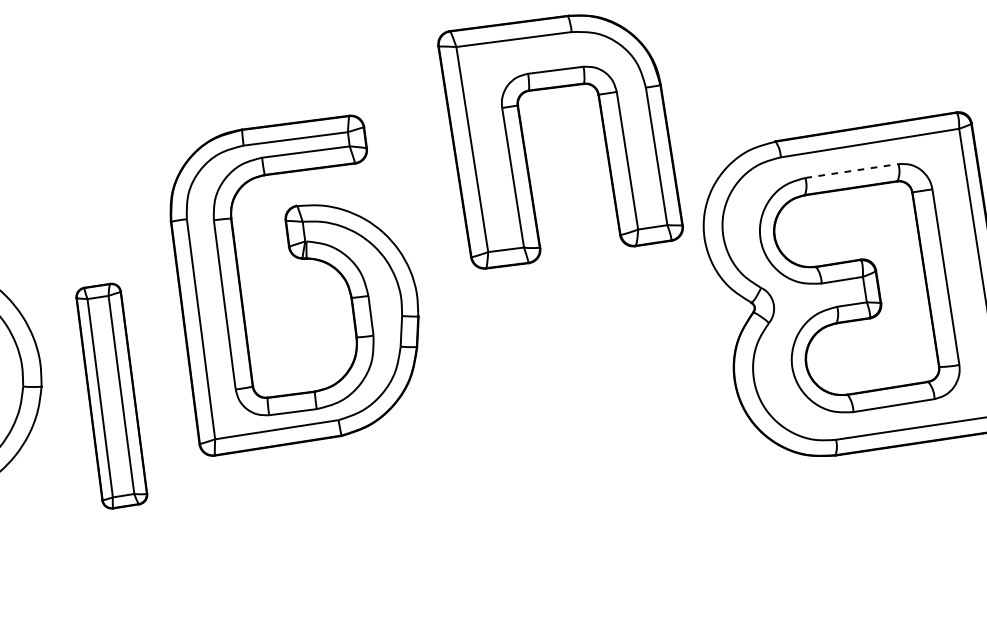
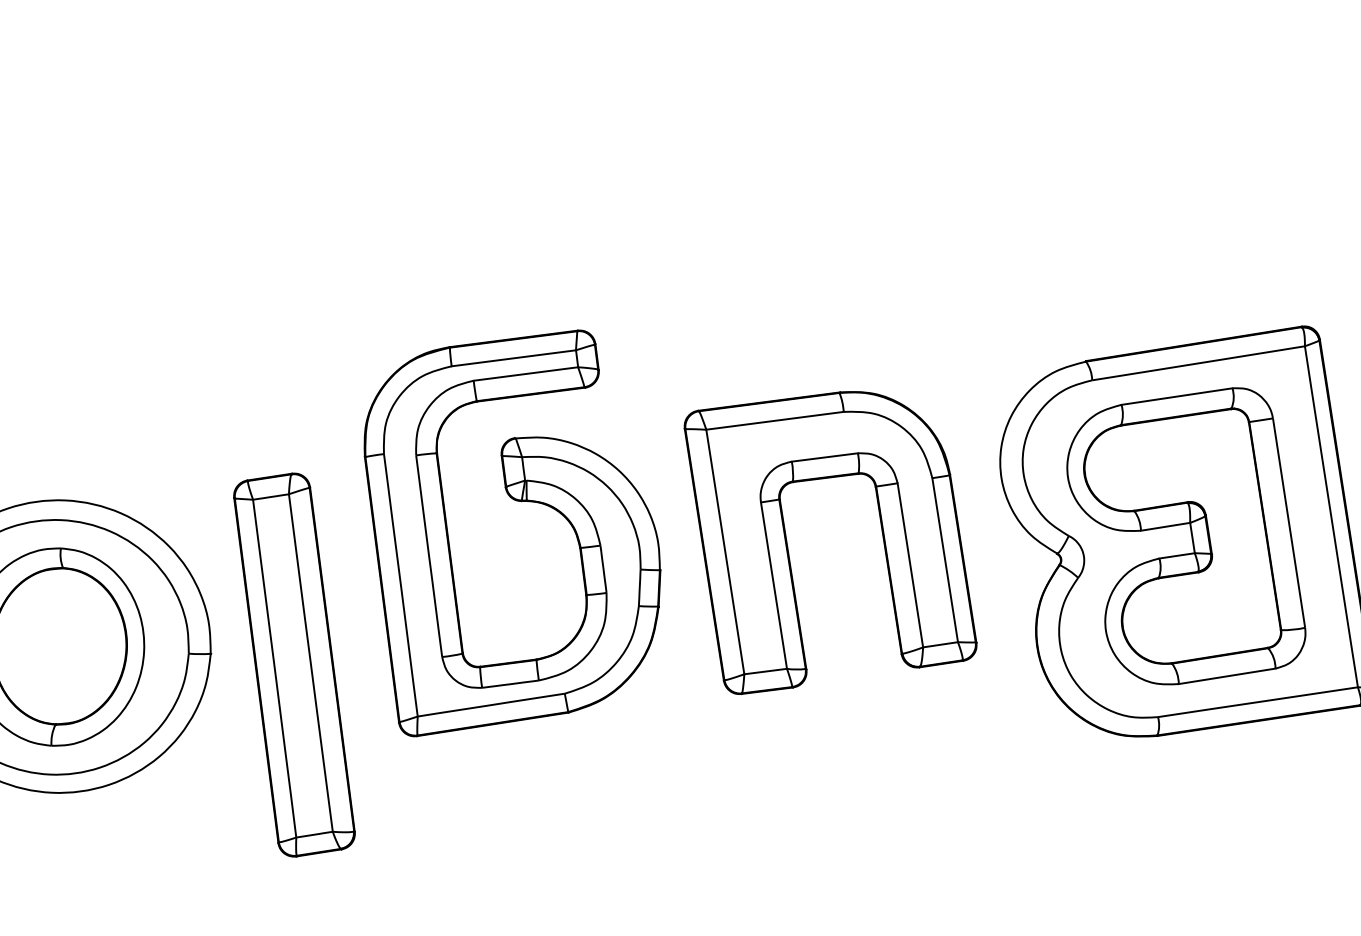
part: (525, 144) -> (788, 546), moved
line: (852, 170) -> (1177, 396), dashed -> solid
part: (111, 395) -> (294, 664), size x1.43

